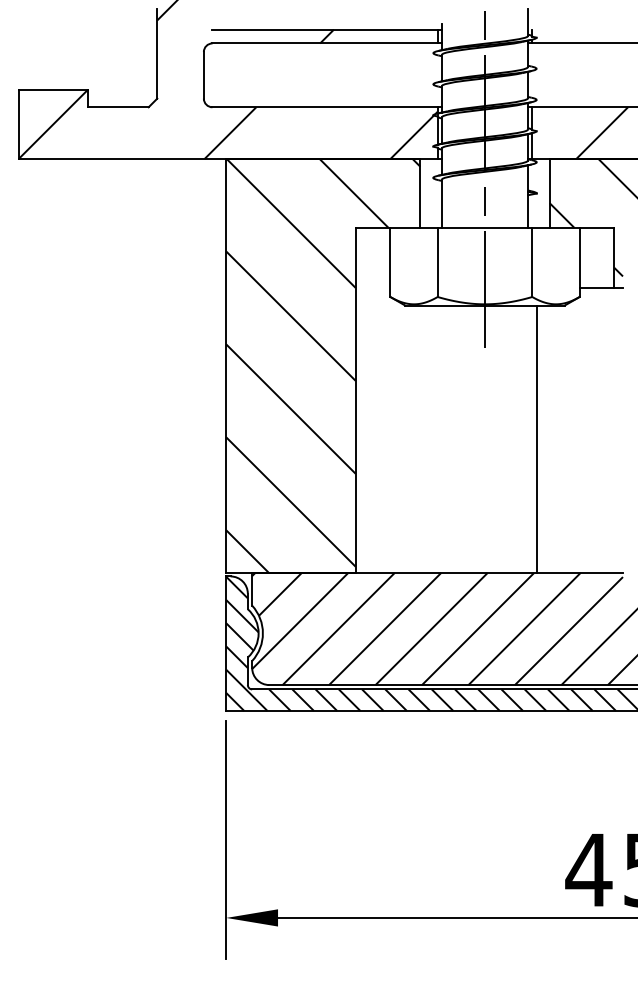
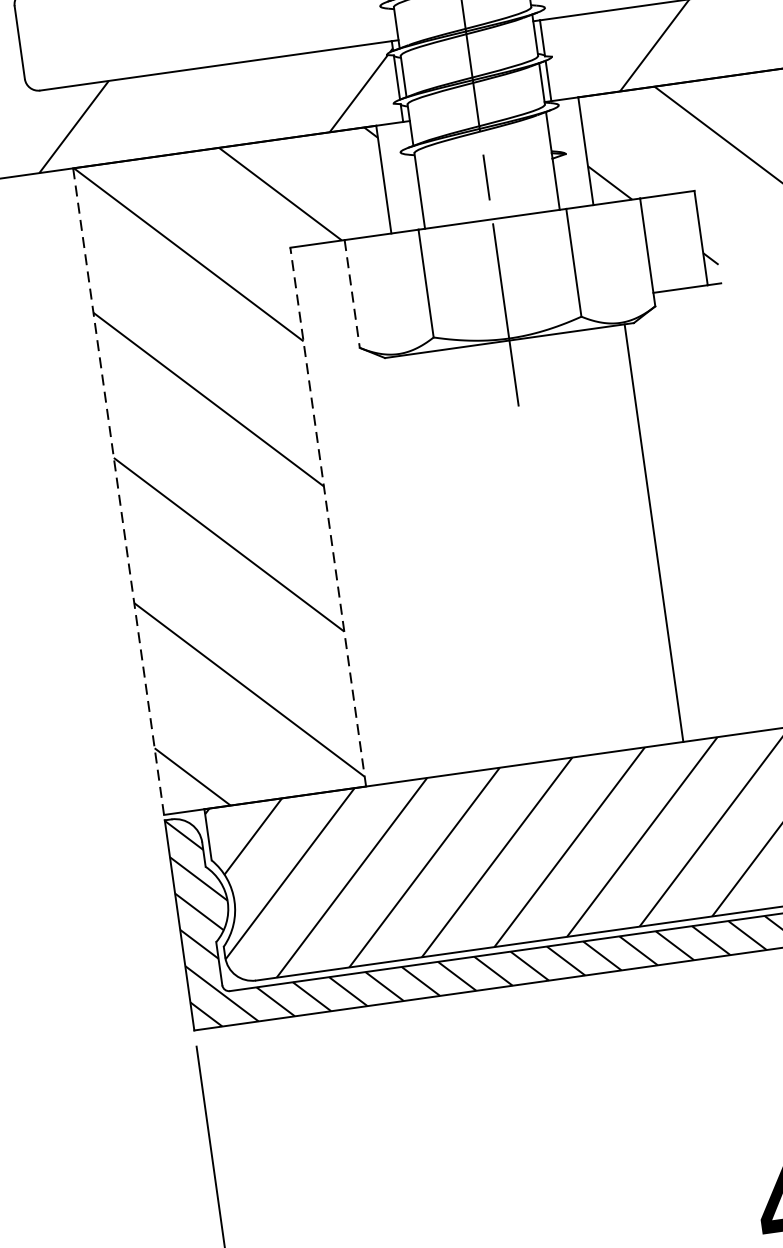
line: (390, 262) -> (352, 293), solid -> dashed
line: (226, 366) -> (119, 492), solid -> dashed
line: (355, 399) -> (327, 515), solid -> dashed
line: (536, 438) -> (653, 531), moved

